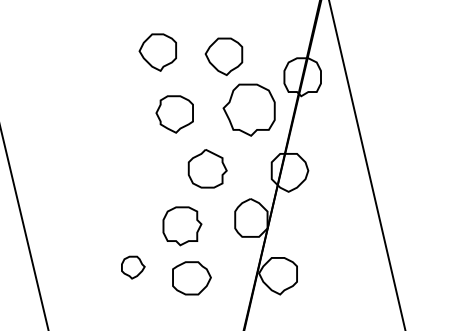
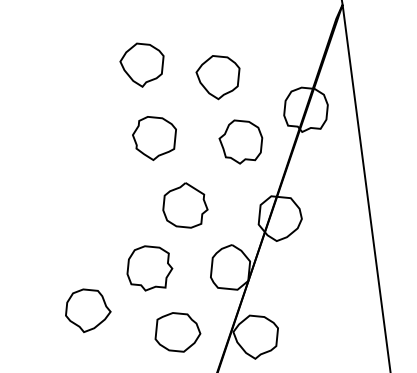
part: (249, 110) -> (240, 142), size x0.71
part: (133, 267) -> (88, 310), size x1.67
part: (191, 278) -> (177, 332), moved

